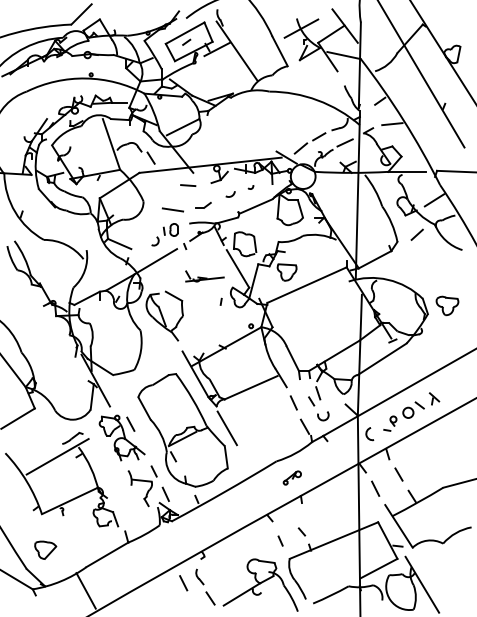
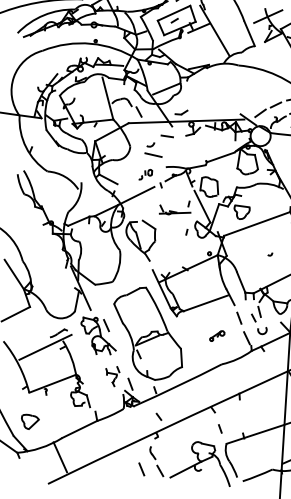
arc: (251, 187) -> (270, 254), moved
arc: (230, 195) -> (150, 145), moved
part: (203, 205) -> (181, 112), moved
part: (164, 234) -> (145, 174), size x0.6
line: (220, 266) -> (188, 203), added
line: (226, 428) -> (183, 334), removed
part: (291, 477) -> (216, 335), moved
part: (142, 486) -> (112, 376), size x0.6
line: (301, 531) -> (158, 416), moved
line: (183, 583) -> (141, 469), moved

